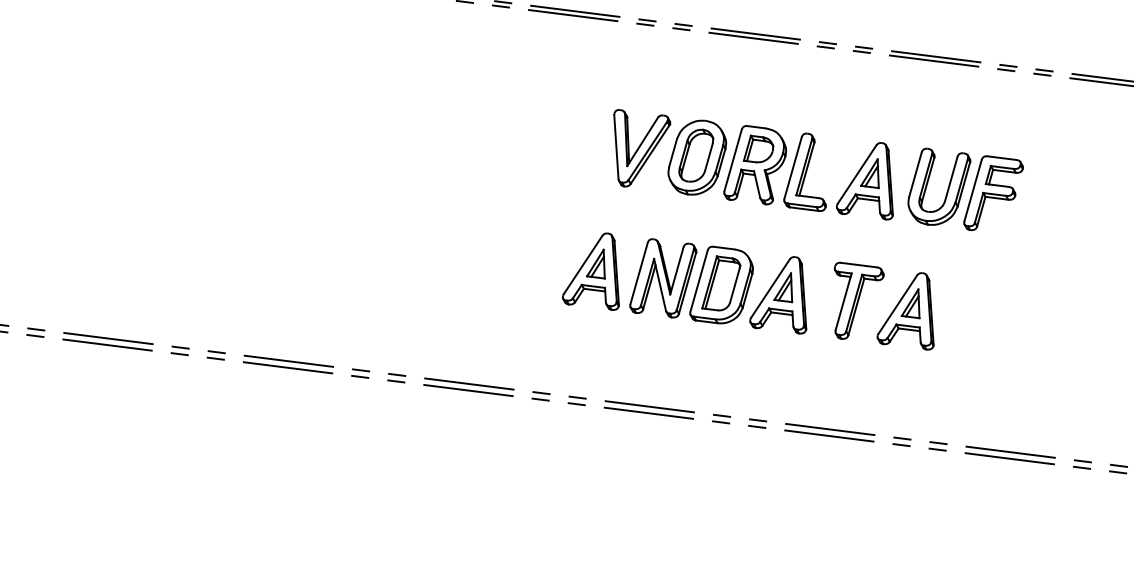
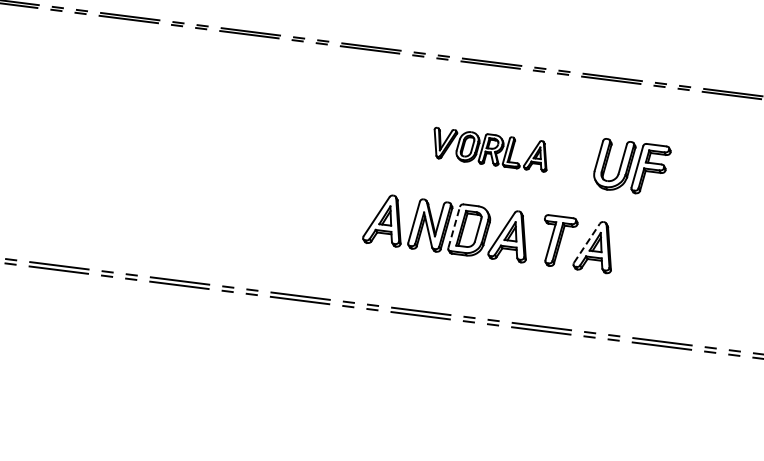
part: (753, 164) -> (490, 149), size x0.6
line: (699, 279) -> (454, 226), solid -> dashed
line: (898, 303) -> (587, 242), solid -> dashed

